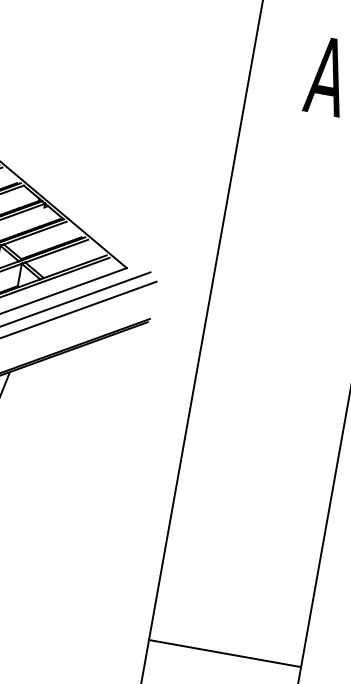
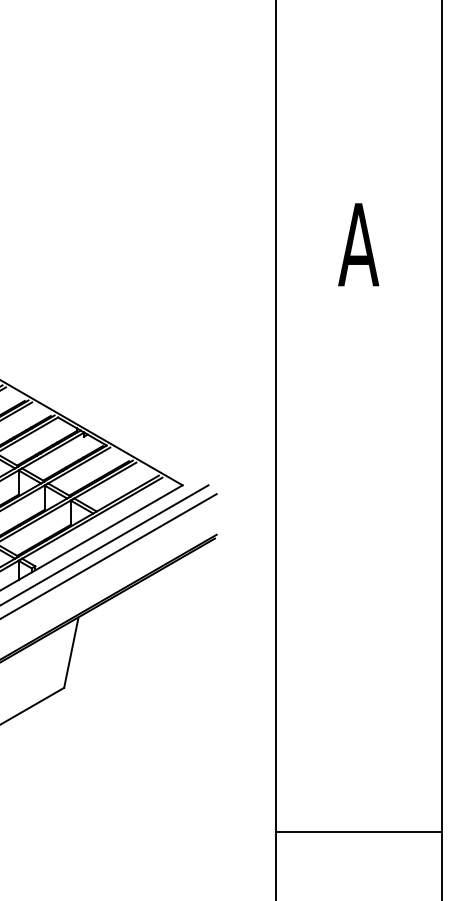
line: (225, 653) -> (359, 832), moved

